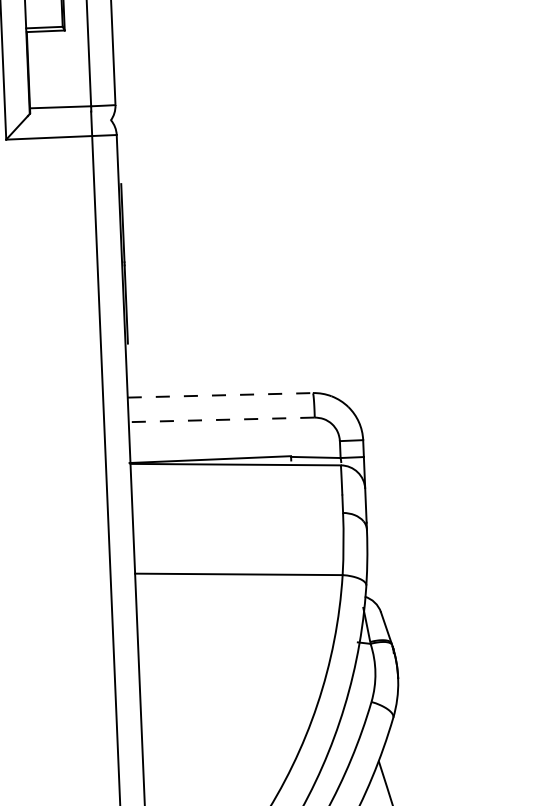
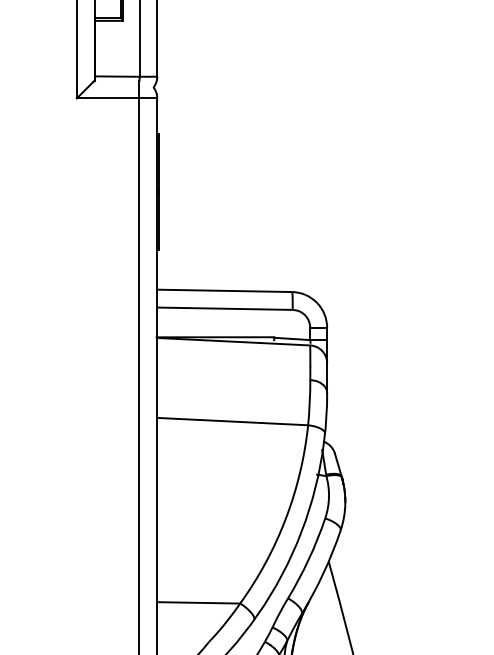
line: (221, 394) -> (225, 290), dashed -> solid
line: (221, 419) -> (224, 308), dashed -> solid

